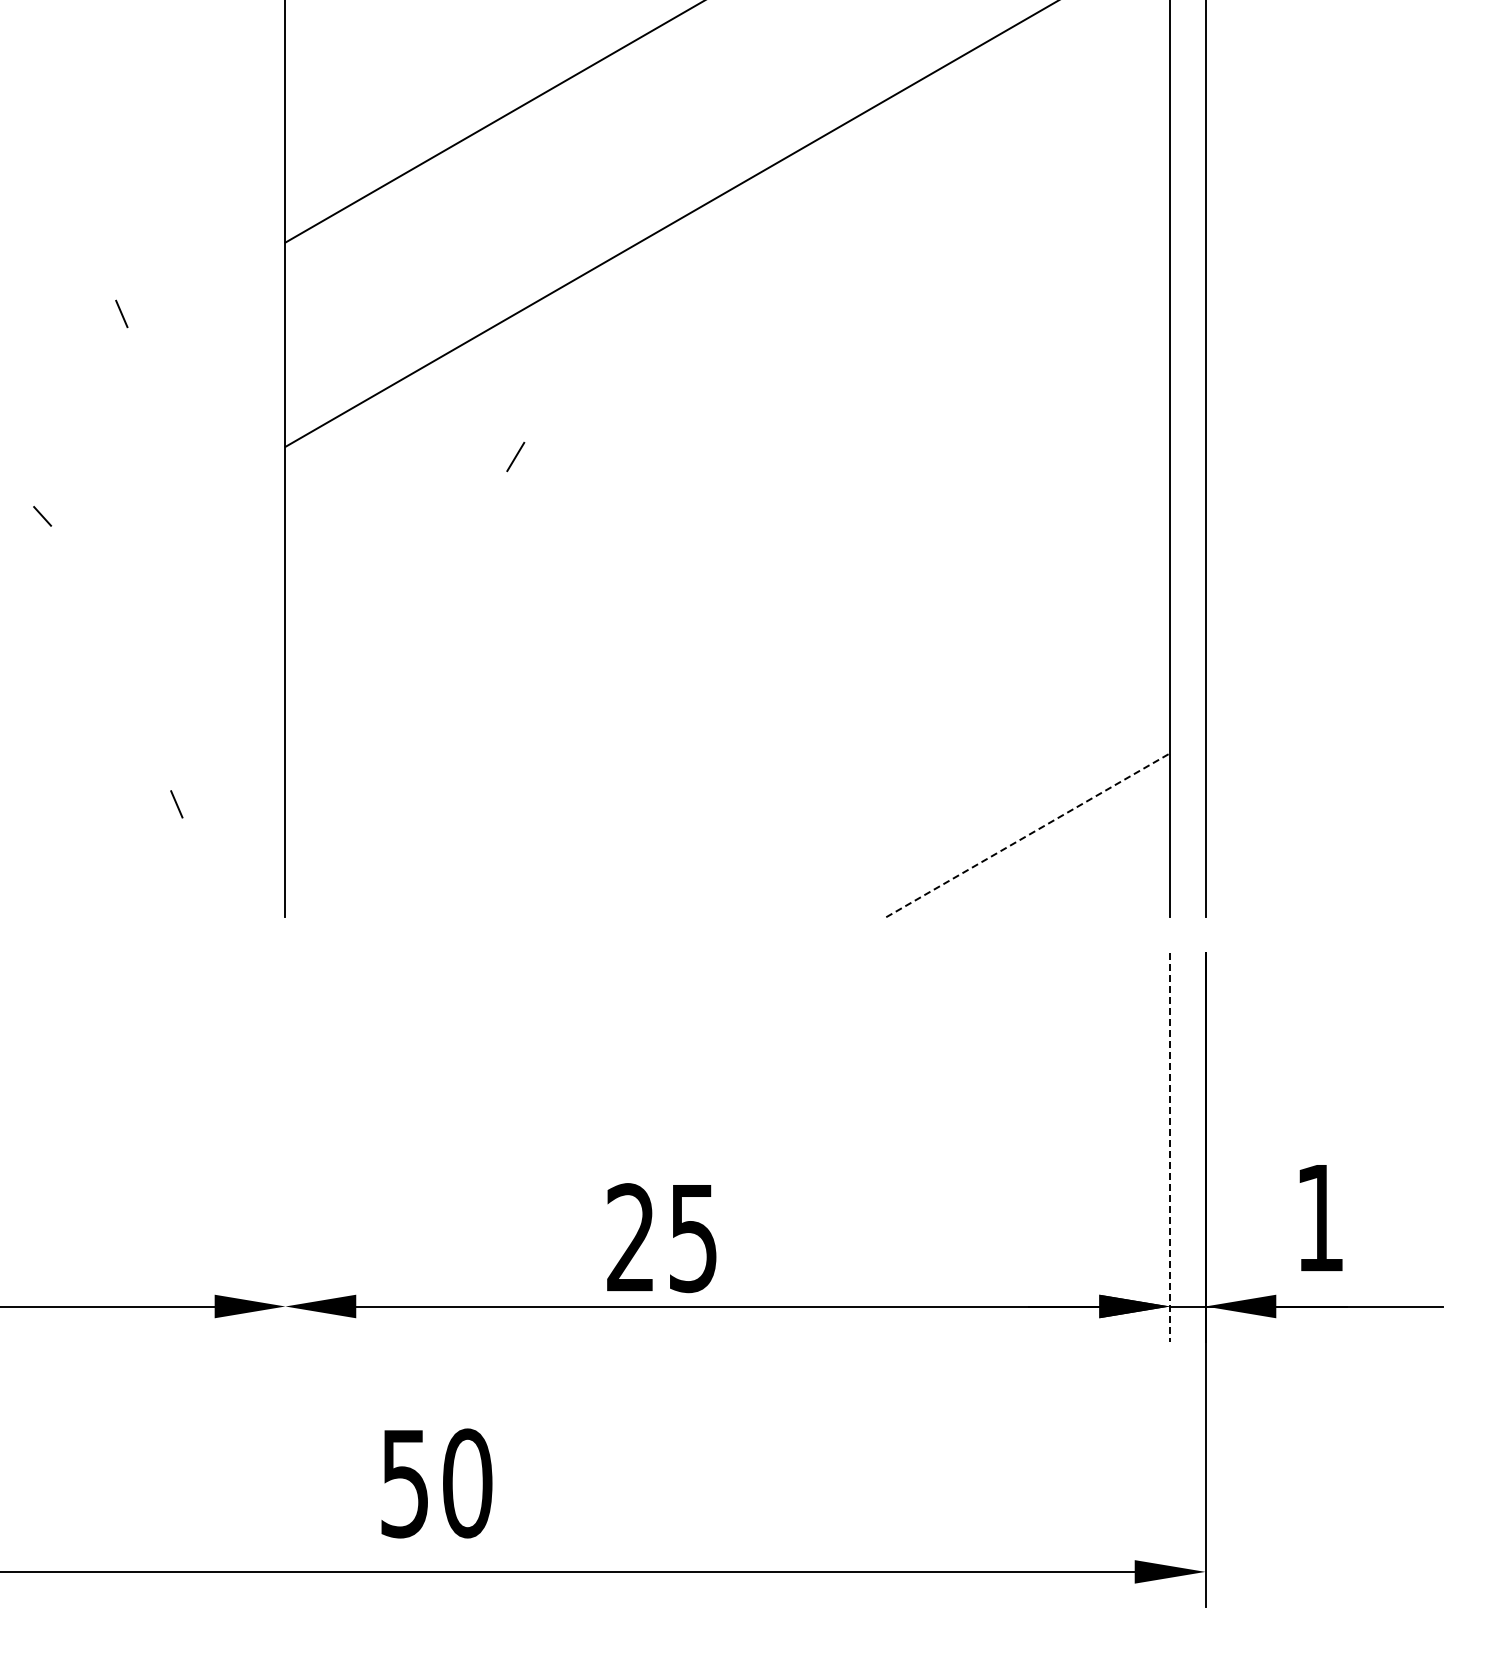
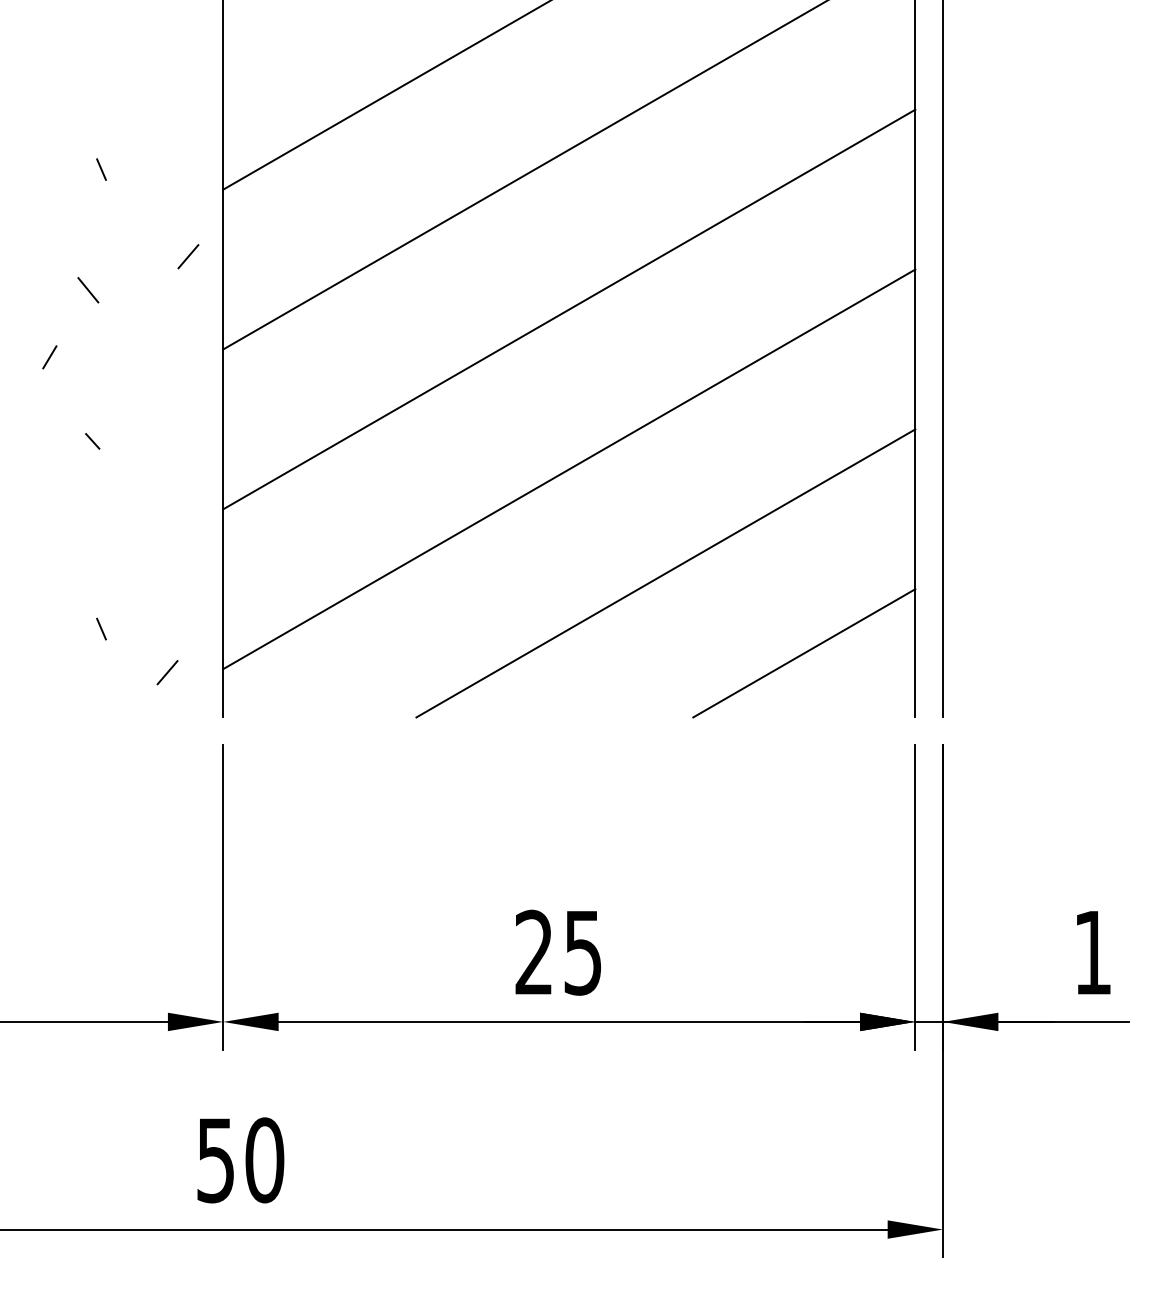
line: (121, 313) -> (101, 169), moved
line: (240, 328) -> (188, 256), added
line: (112, 370) -> (87, 289), added
line: (727, 395) -> (569, 309), added
line: (515, 457) -> (49, 357), moved
line: (42, 516) -> (92, 441), moved
line: (727, 599) -> (569, 468), added
line: (851, 733) -> (666, 573), added
line: (176, 804) -> (101, 629), moved
line: (1028, 835) -> (804, 653), dashed -> solid
line: (213, 859) -> (166, 672), added
line: (285, 1146) -> (223, 896), added
line: (1170, 1147) -> (915, 897), dashed -> solid
text: (1320, 1217) -> (1093, 952), moved
text: (661, 1238) -> (558, 953), moved
text: (436, 1483) -> (240, 1160), moved

